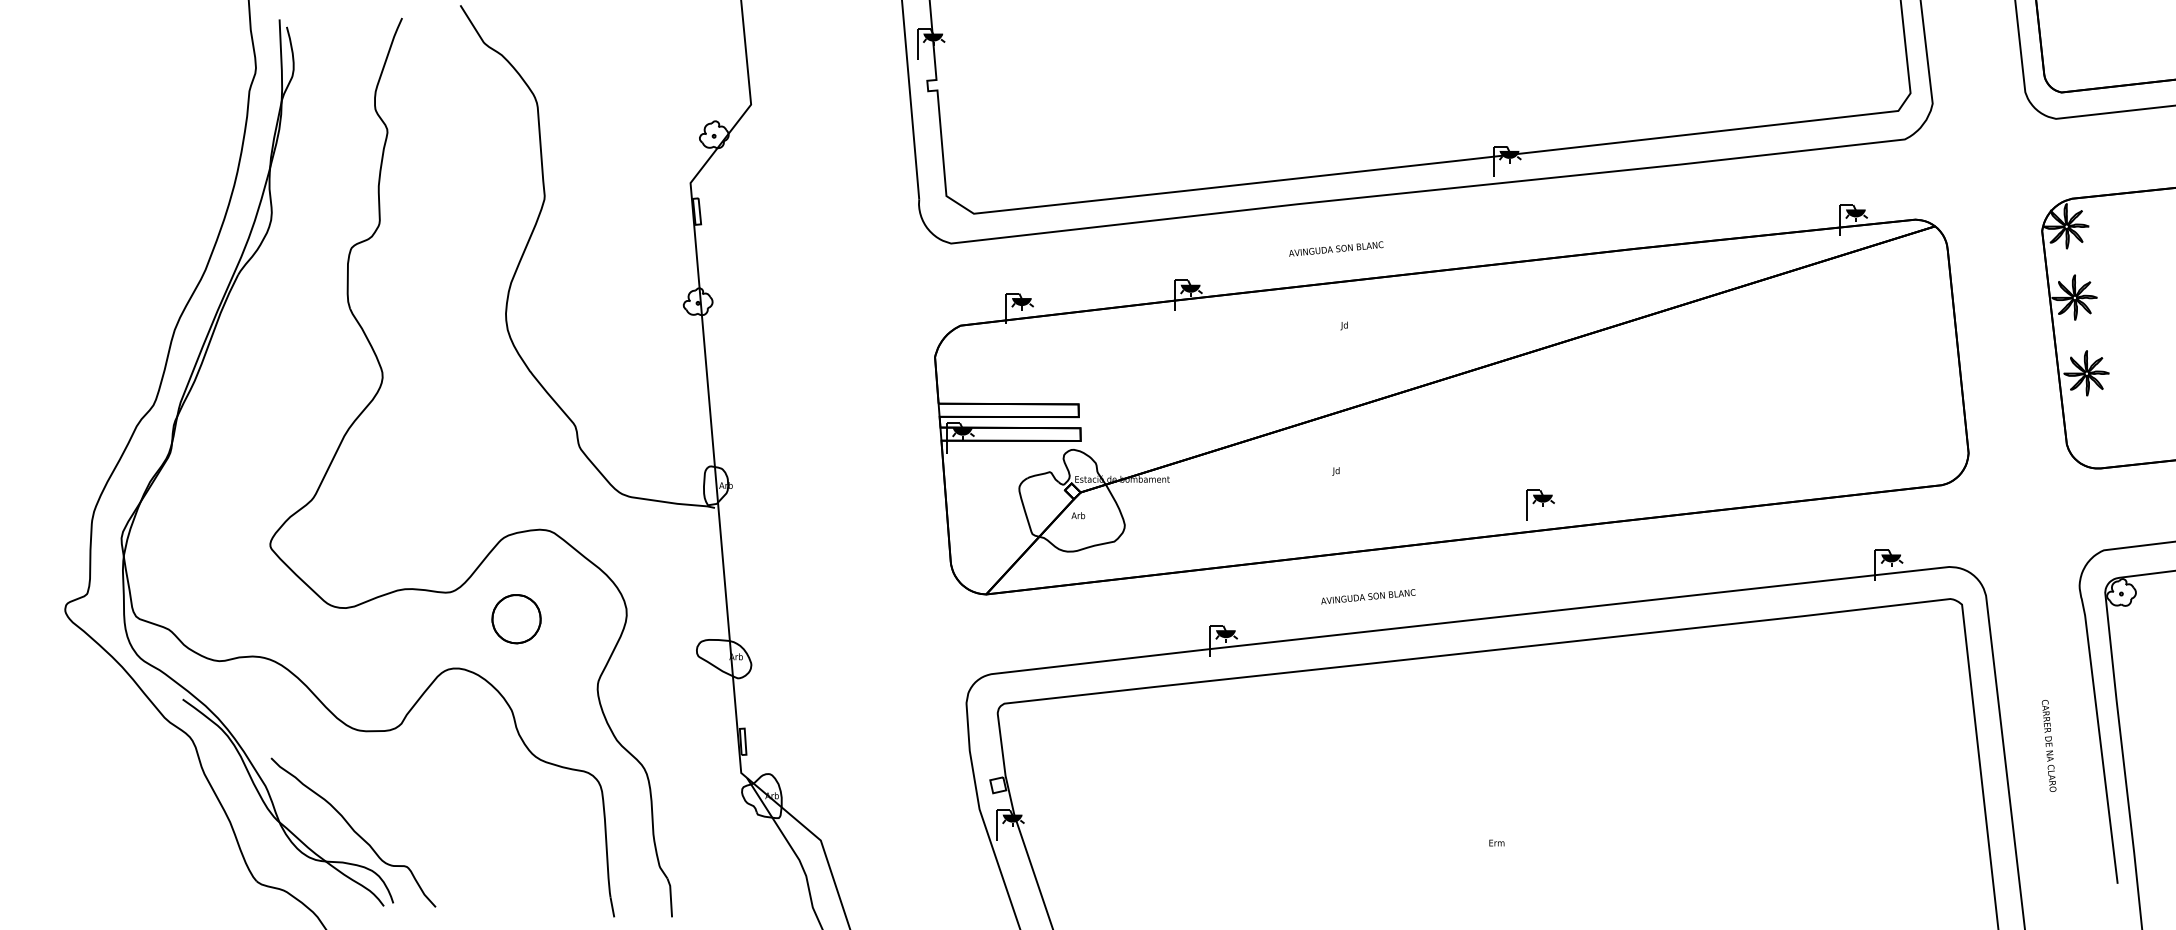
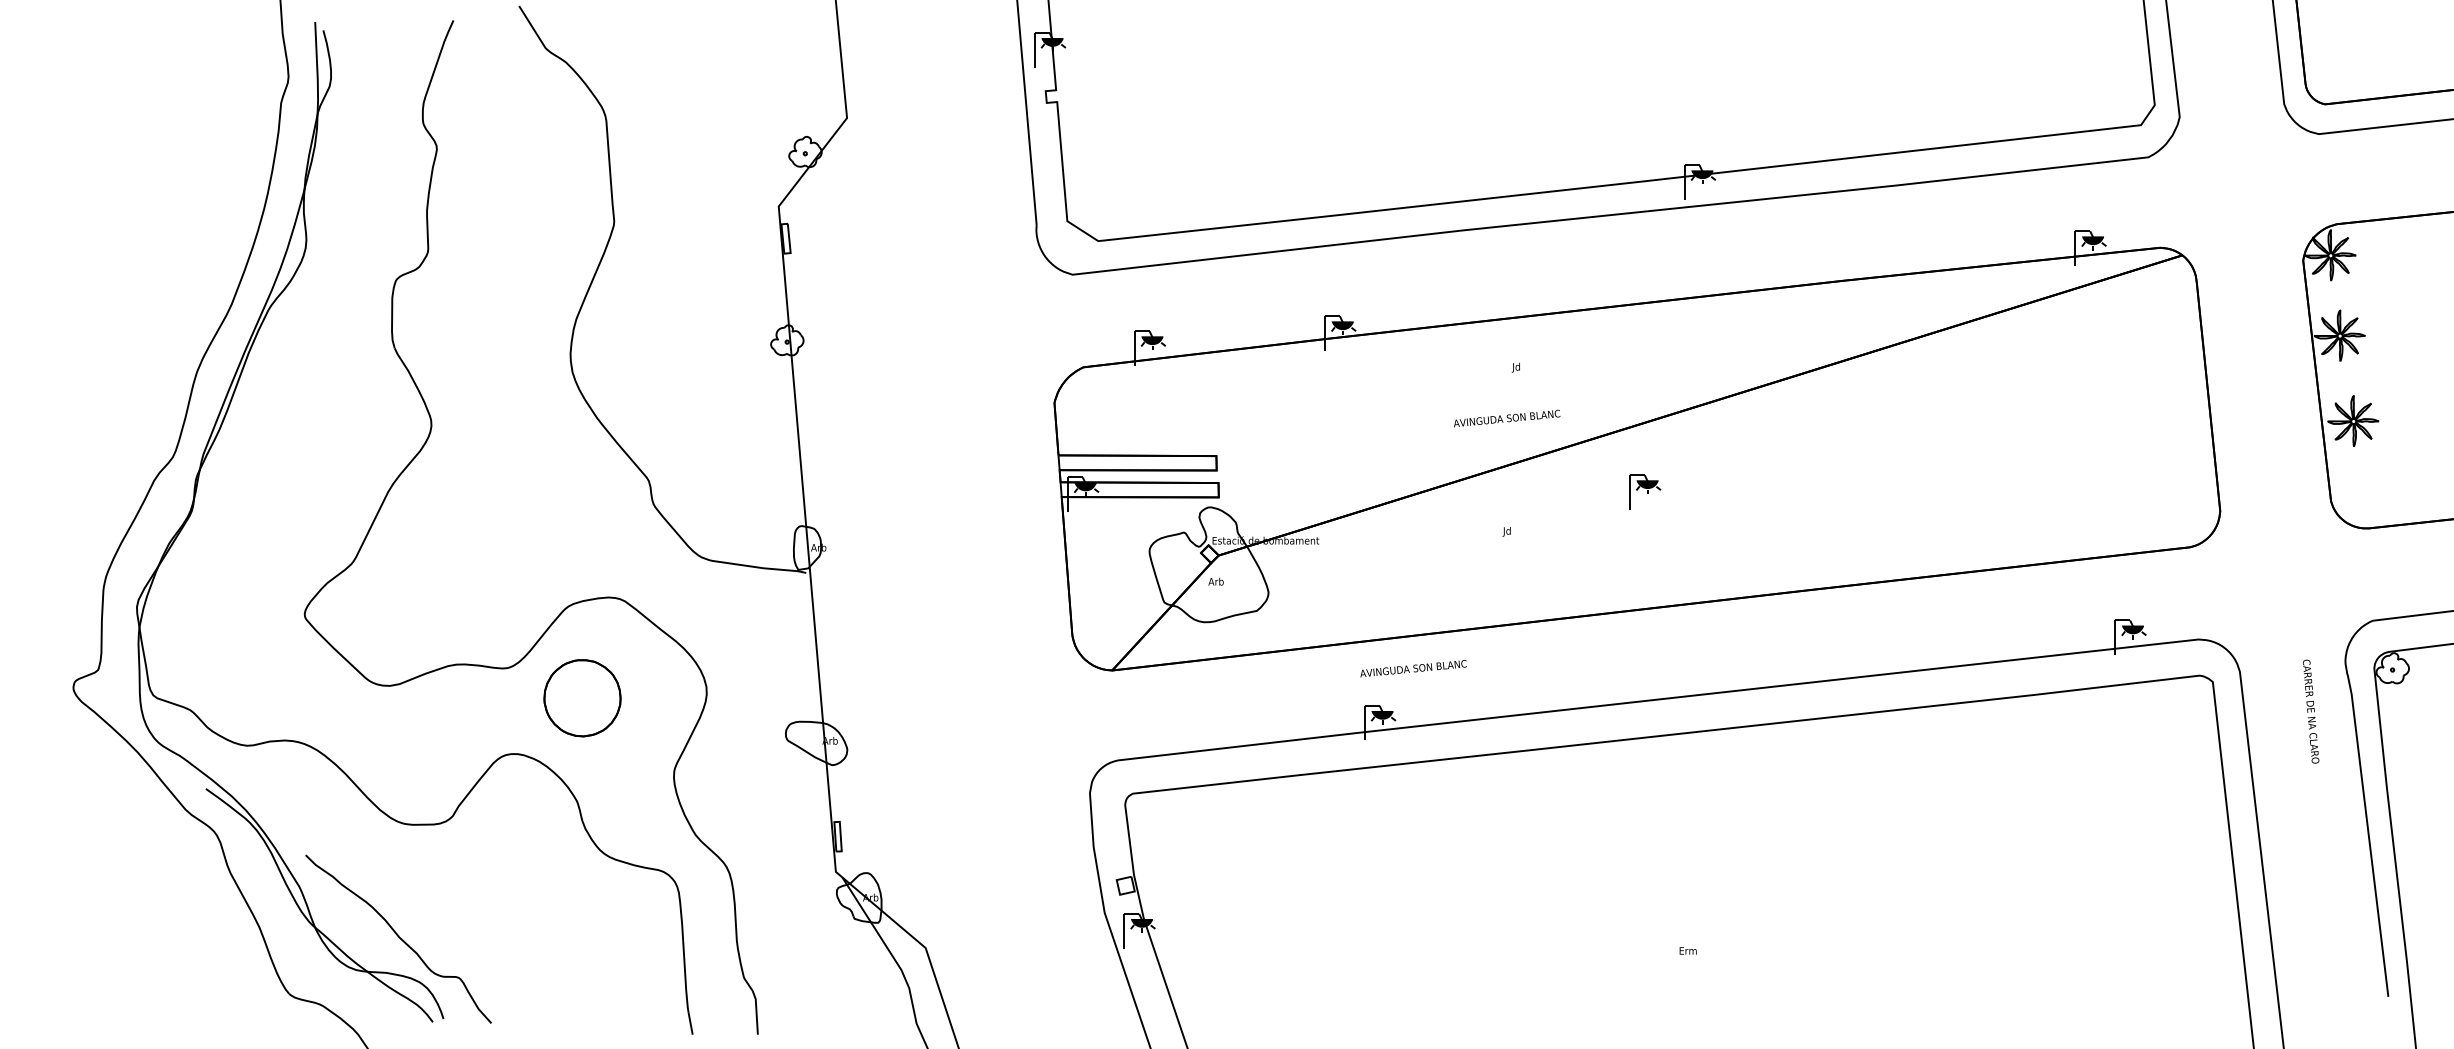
text: (1336, 248) -> (1507, 417), moved
part: (1540, 504) -> (1644, 491), moved
text: (1368, 596) -> (1413, 668), moved
part: (516, 619) -> (582, 698), size x1.4
text: (2049, 745) -> (2311, 711), moved

